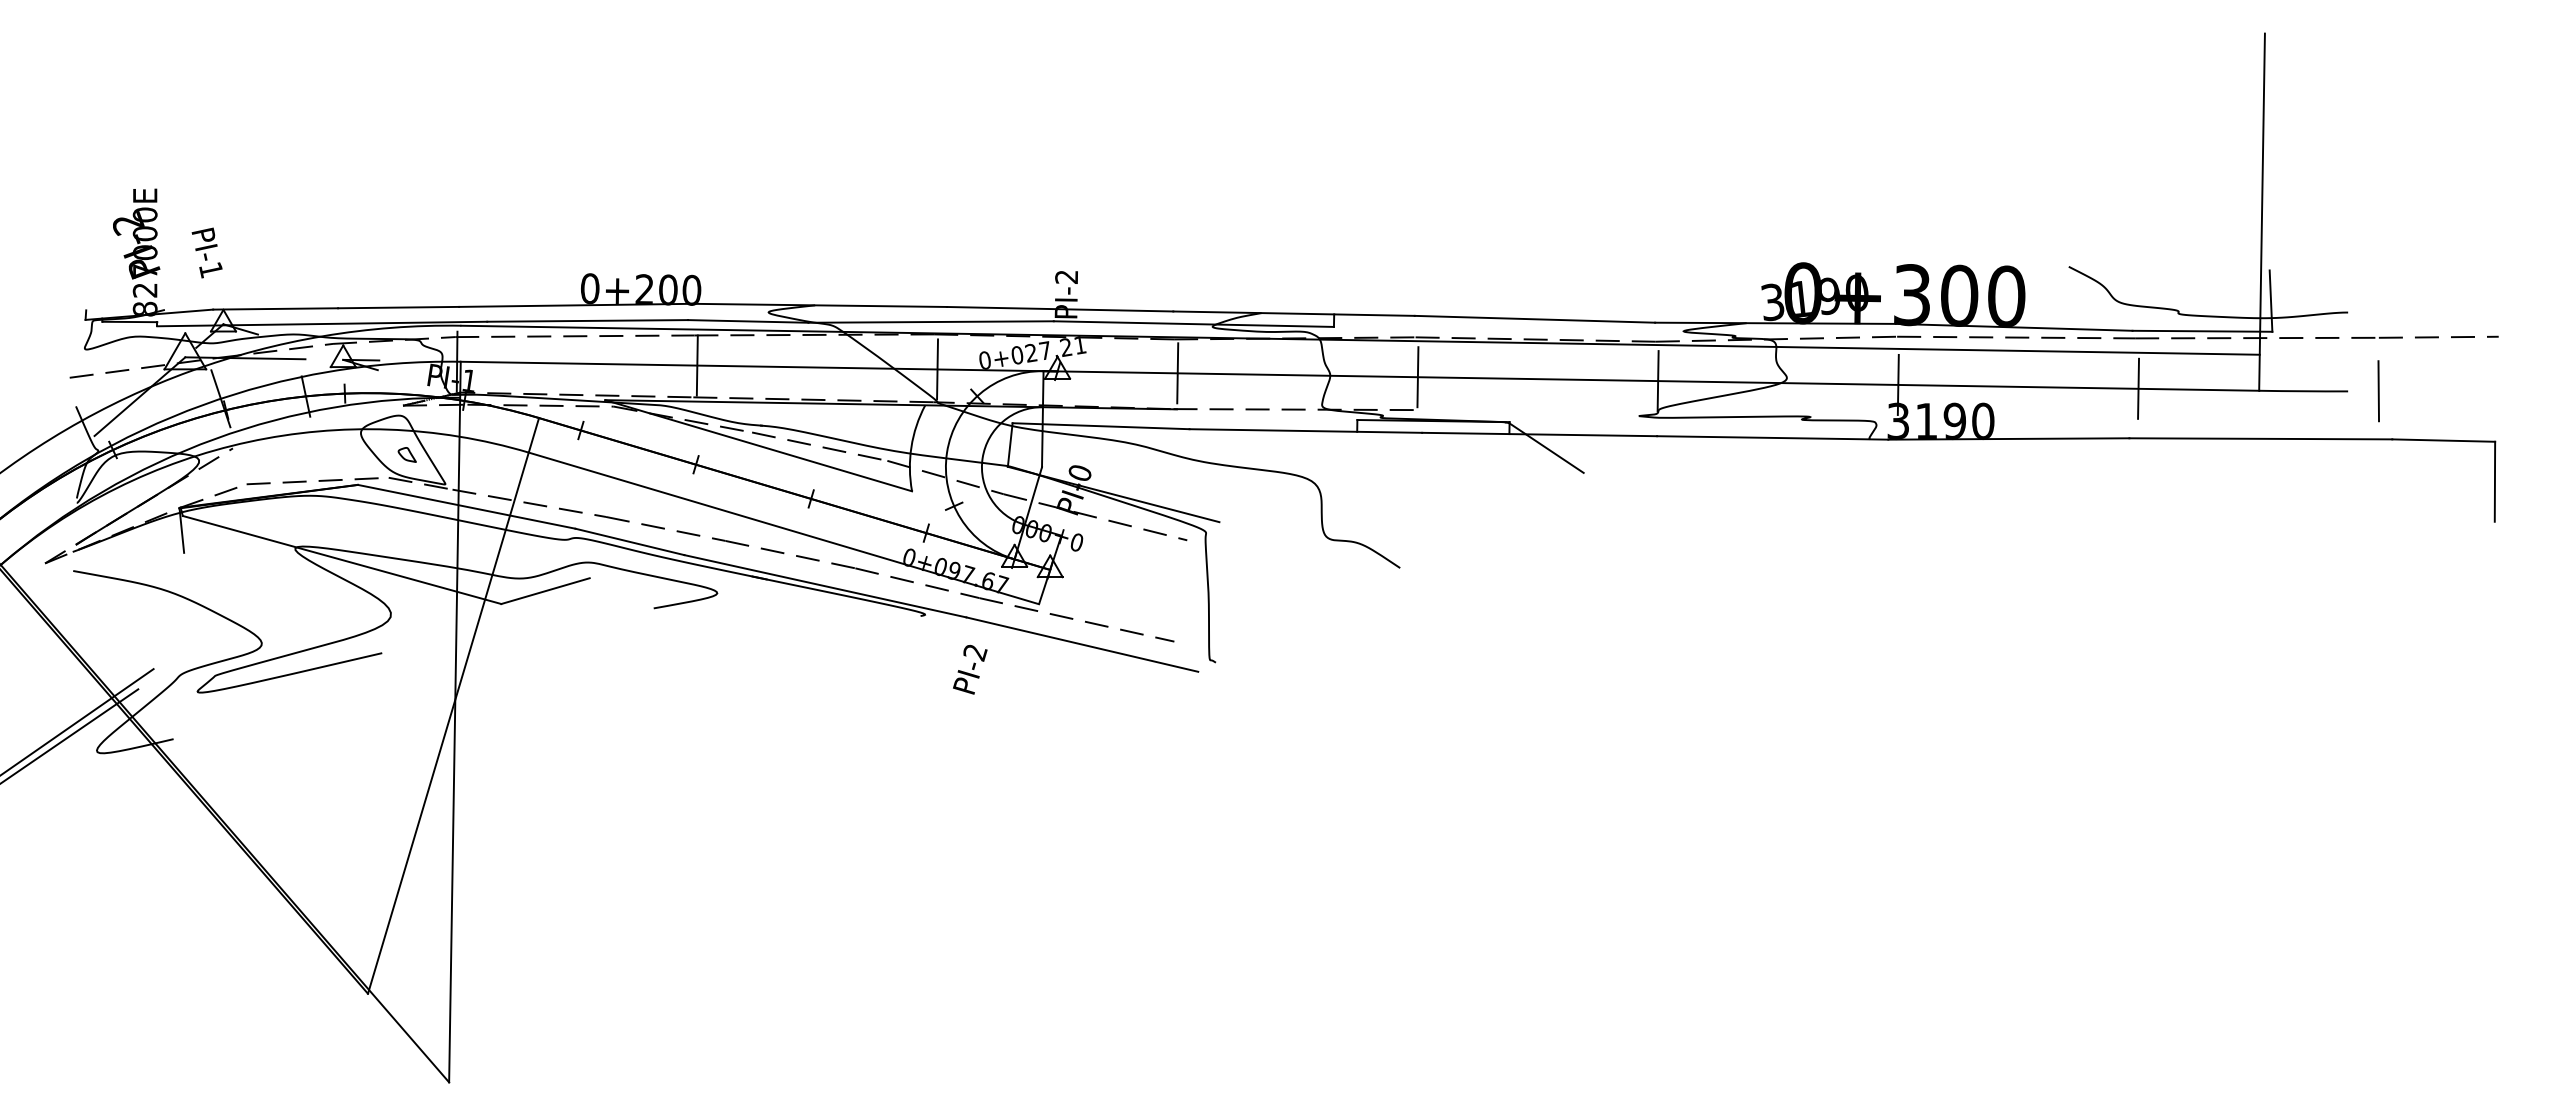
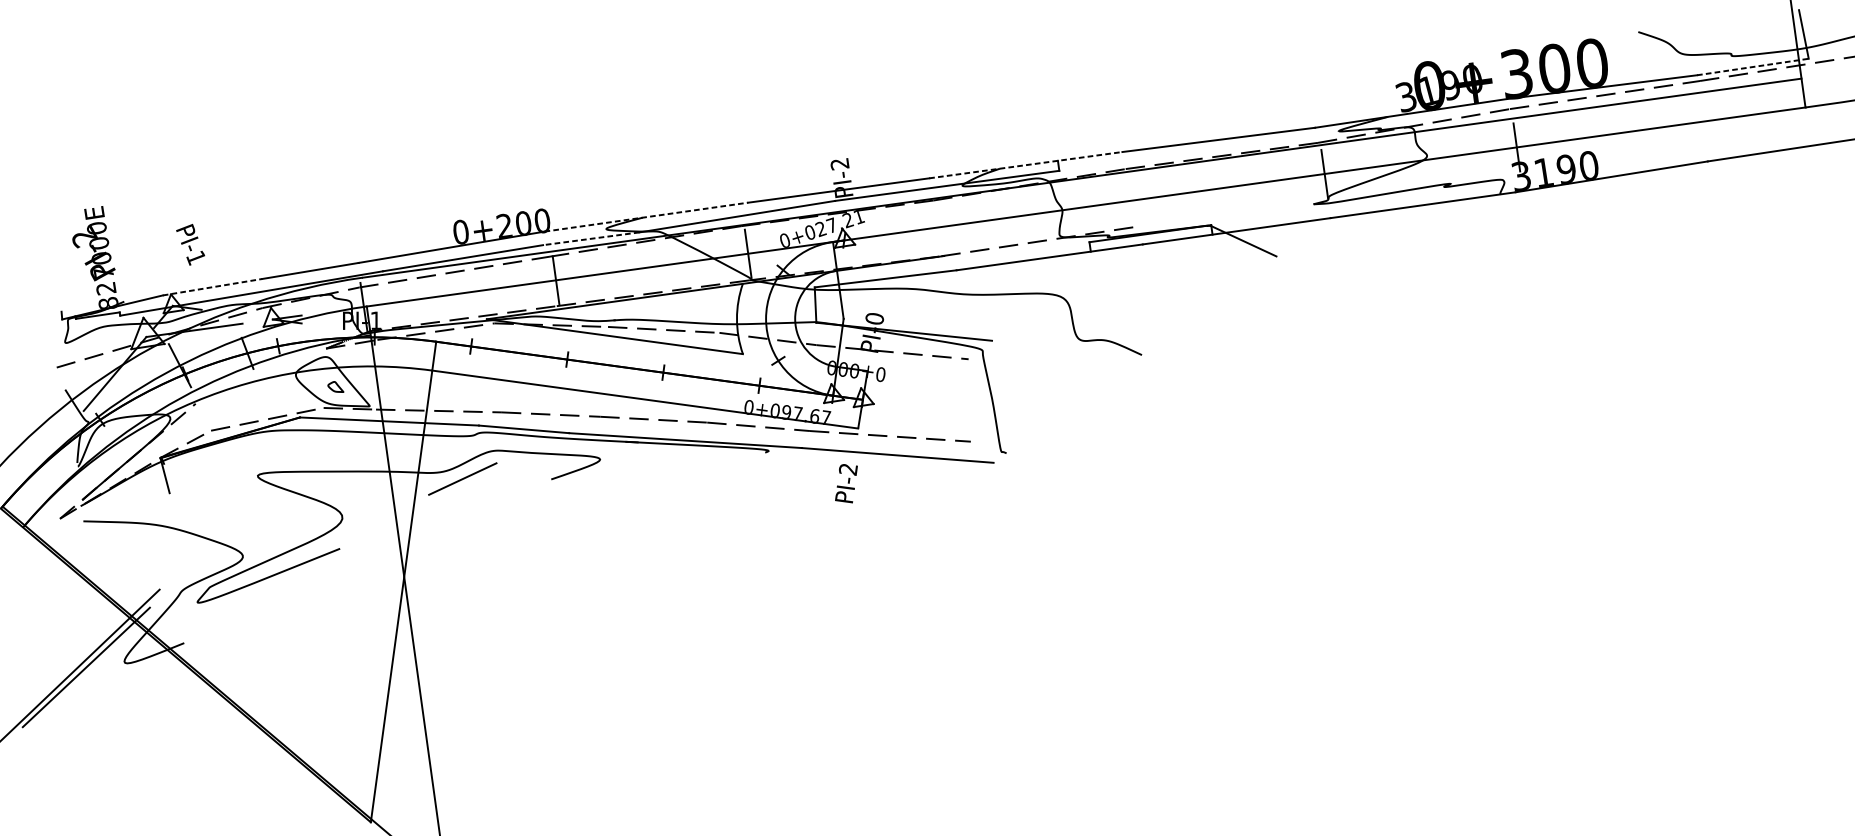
text: (206, 252) -> (190, 244), moved
line: (820, 305) -> (646, 217), solid -> dashed
line: (276, 308) -> (213, 286), solid -> dashed
line: (1294, 313) -> (1026, 164), solid -> dashed
line: (747, 321) -> (590, 238), solid -> dashed
line: (2202, 331) -> (1752, 67), solid -> dashed
line: (1177, 373) -> (940, 227), removed
line: (1417, 377) -> (1132, 200), removed
line: (2138, 388) -> (1708, 120), removed
line: (341, 559) -> (296, 479), removed
text: (970, 669) -> (846, 483), moved

